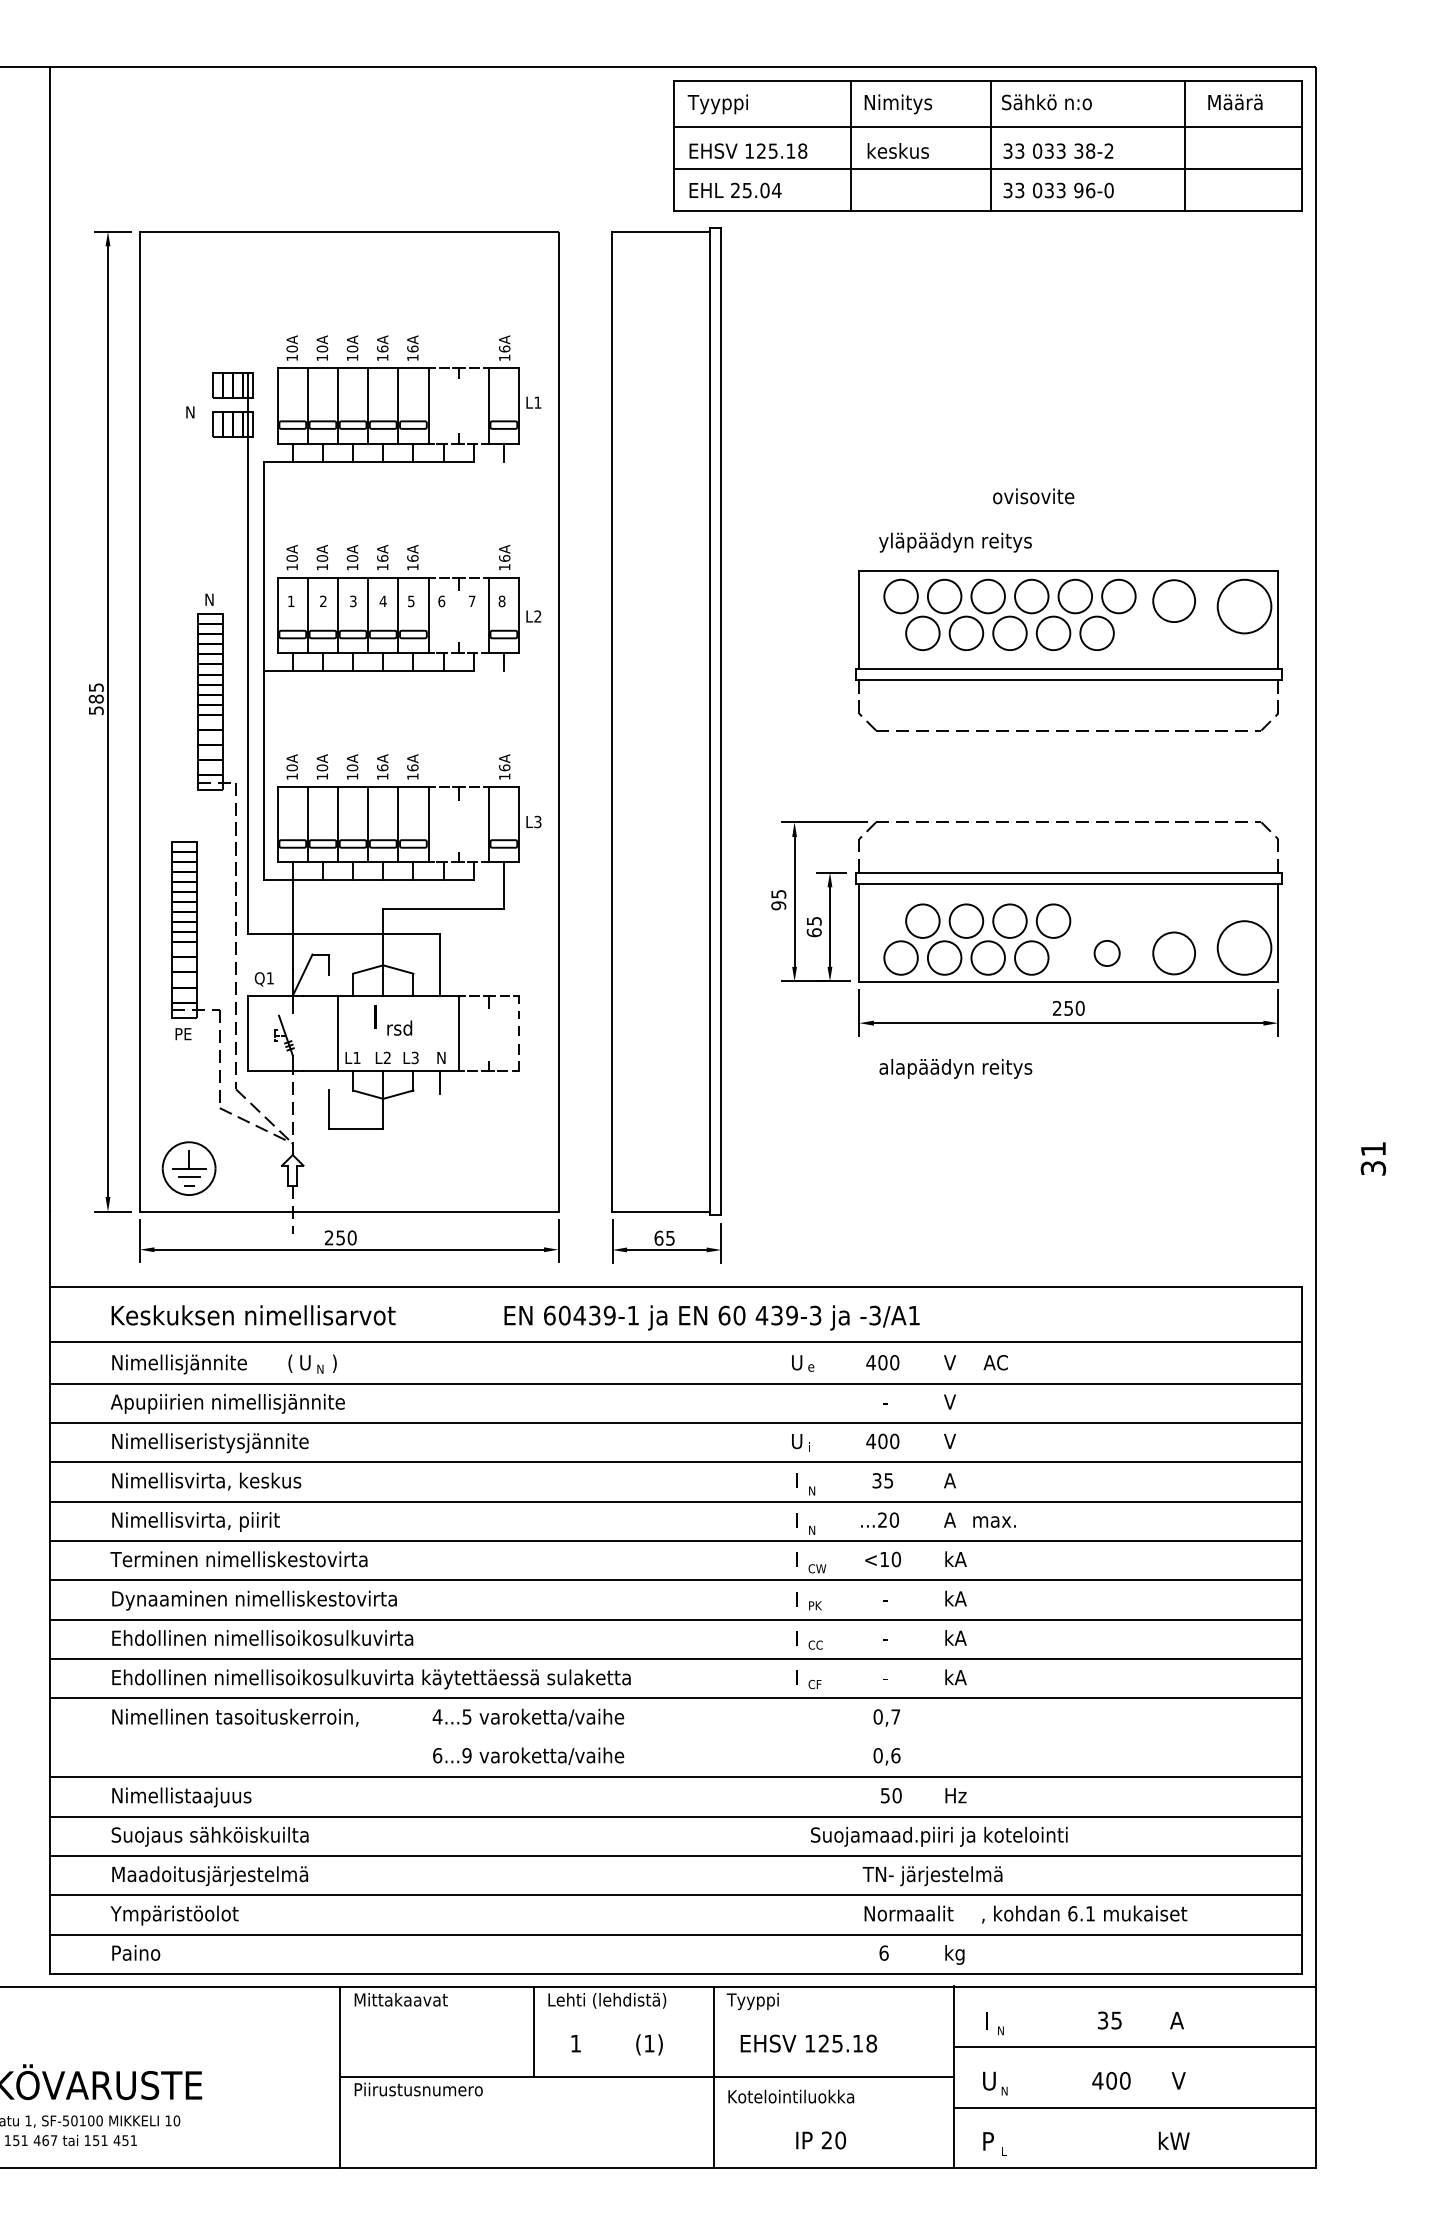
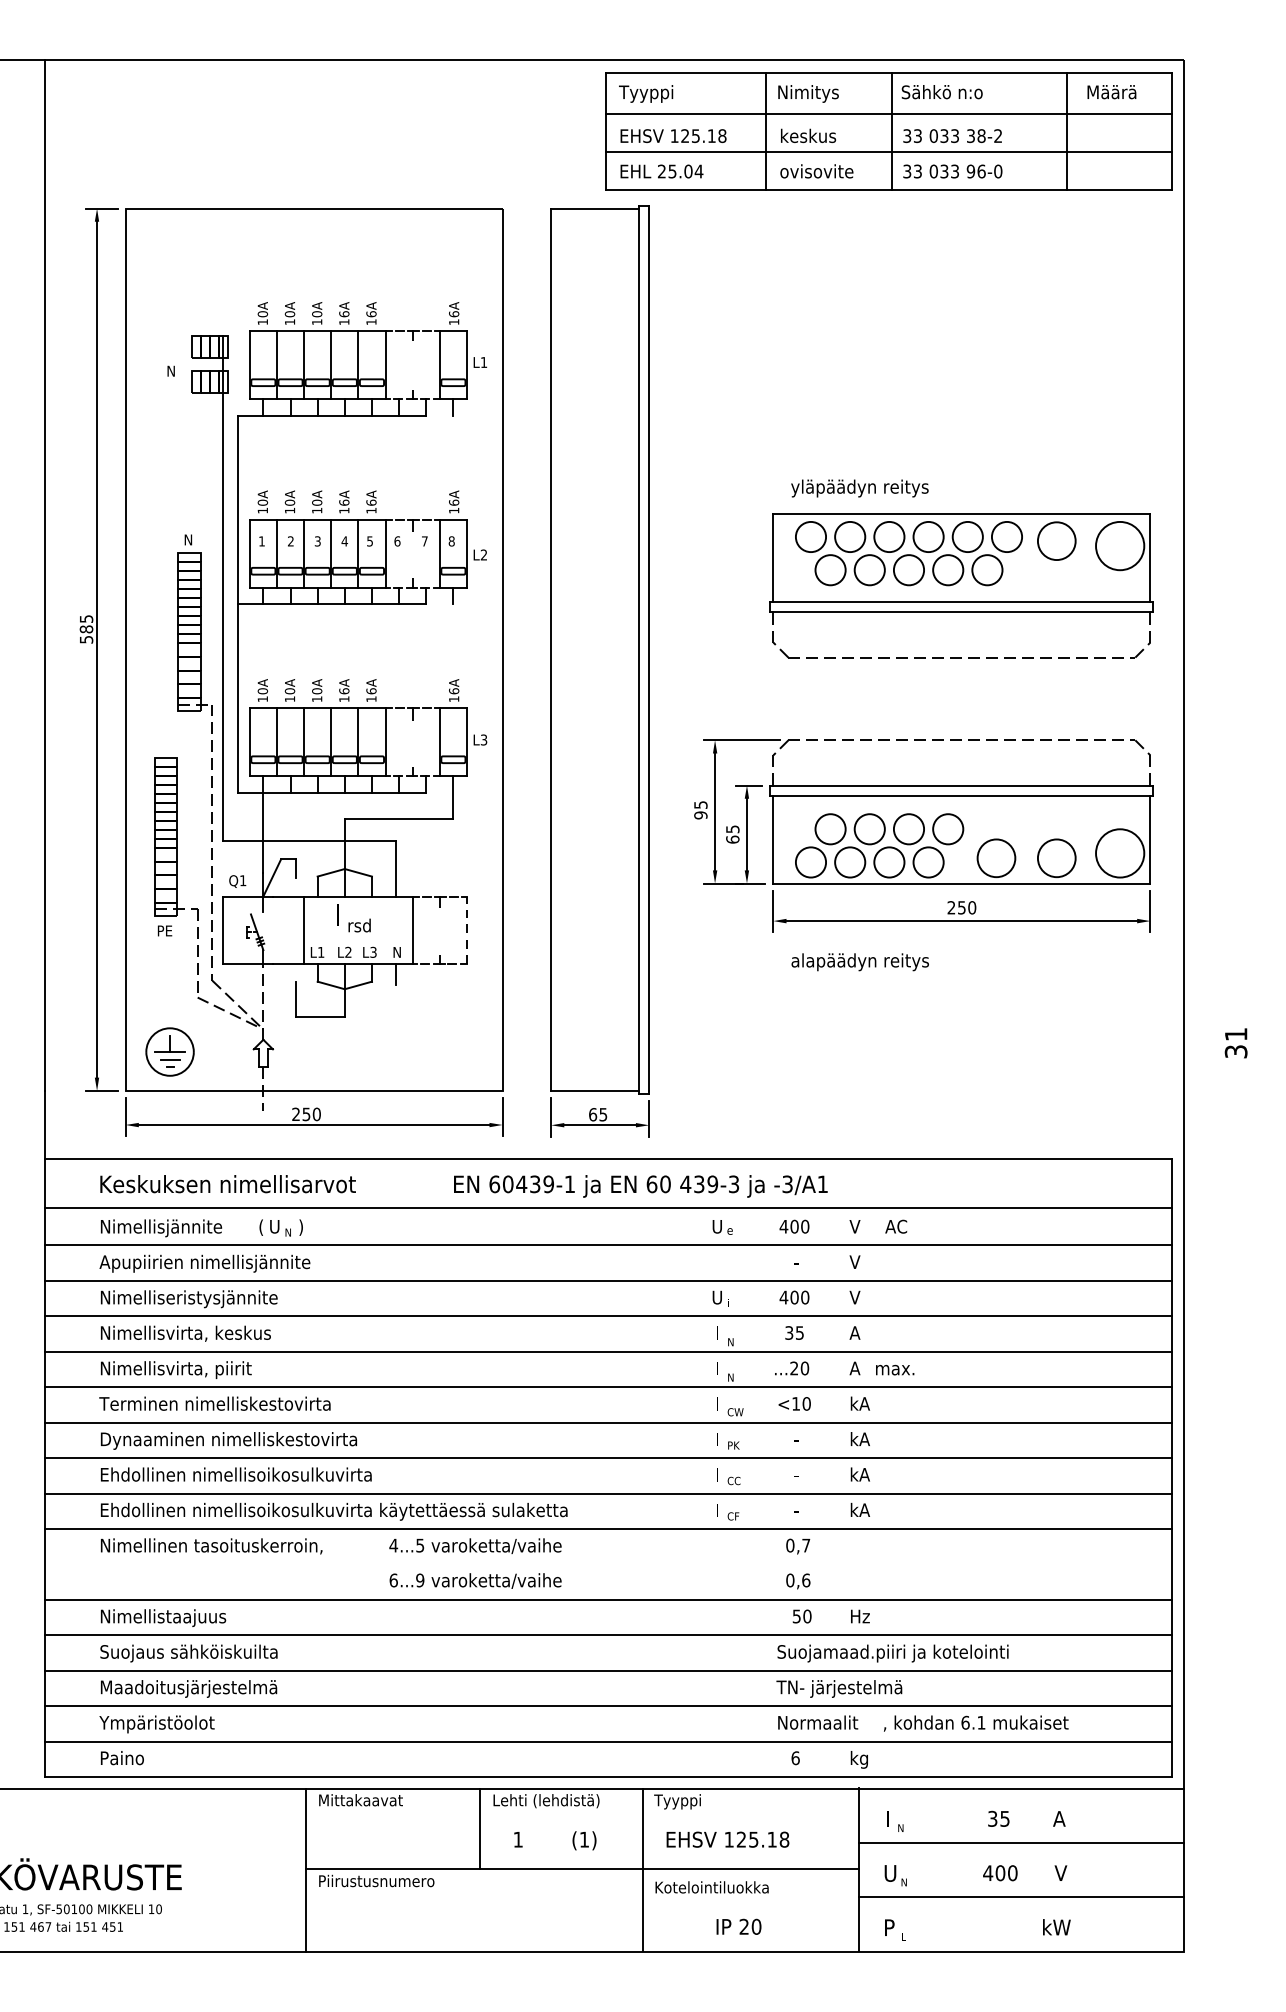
text: (1033, 496) -> (816, 171), moved
circle: (1107, 953) -> (996, 858), size x1.67
text: (939, 1836) -> (893, 1653), moved

